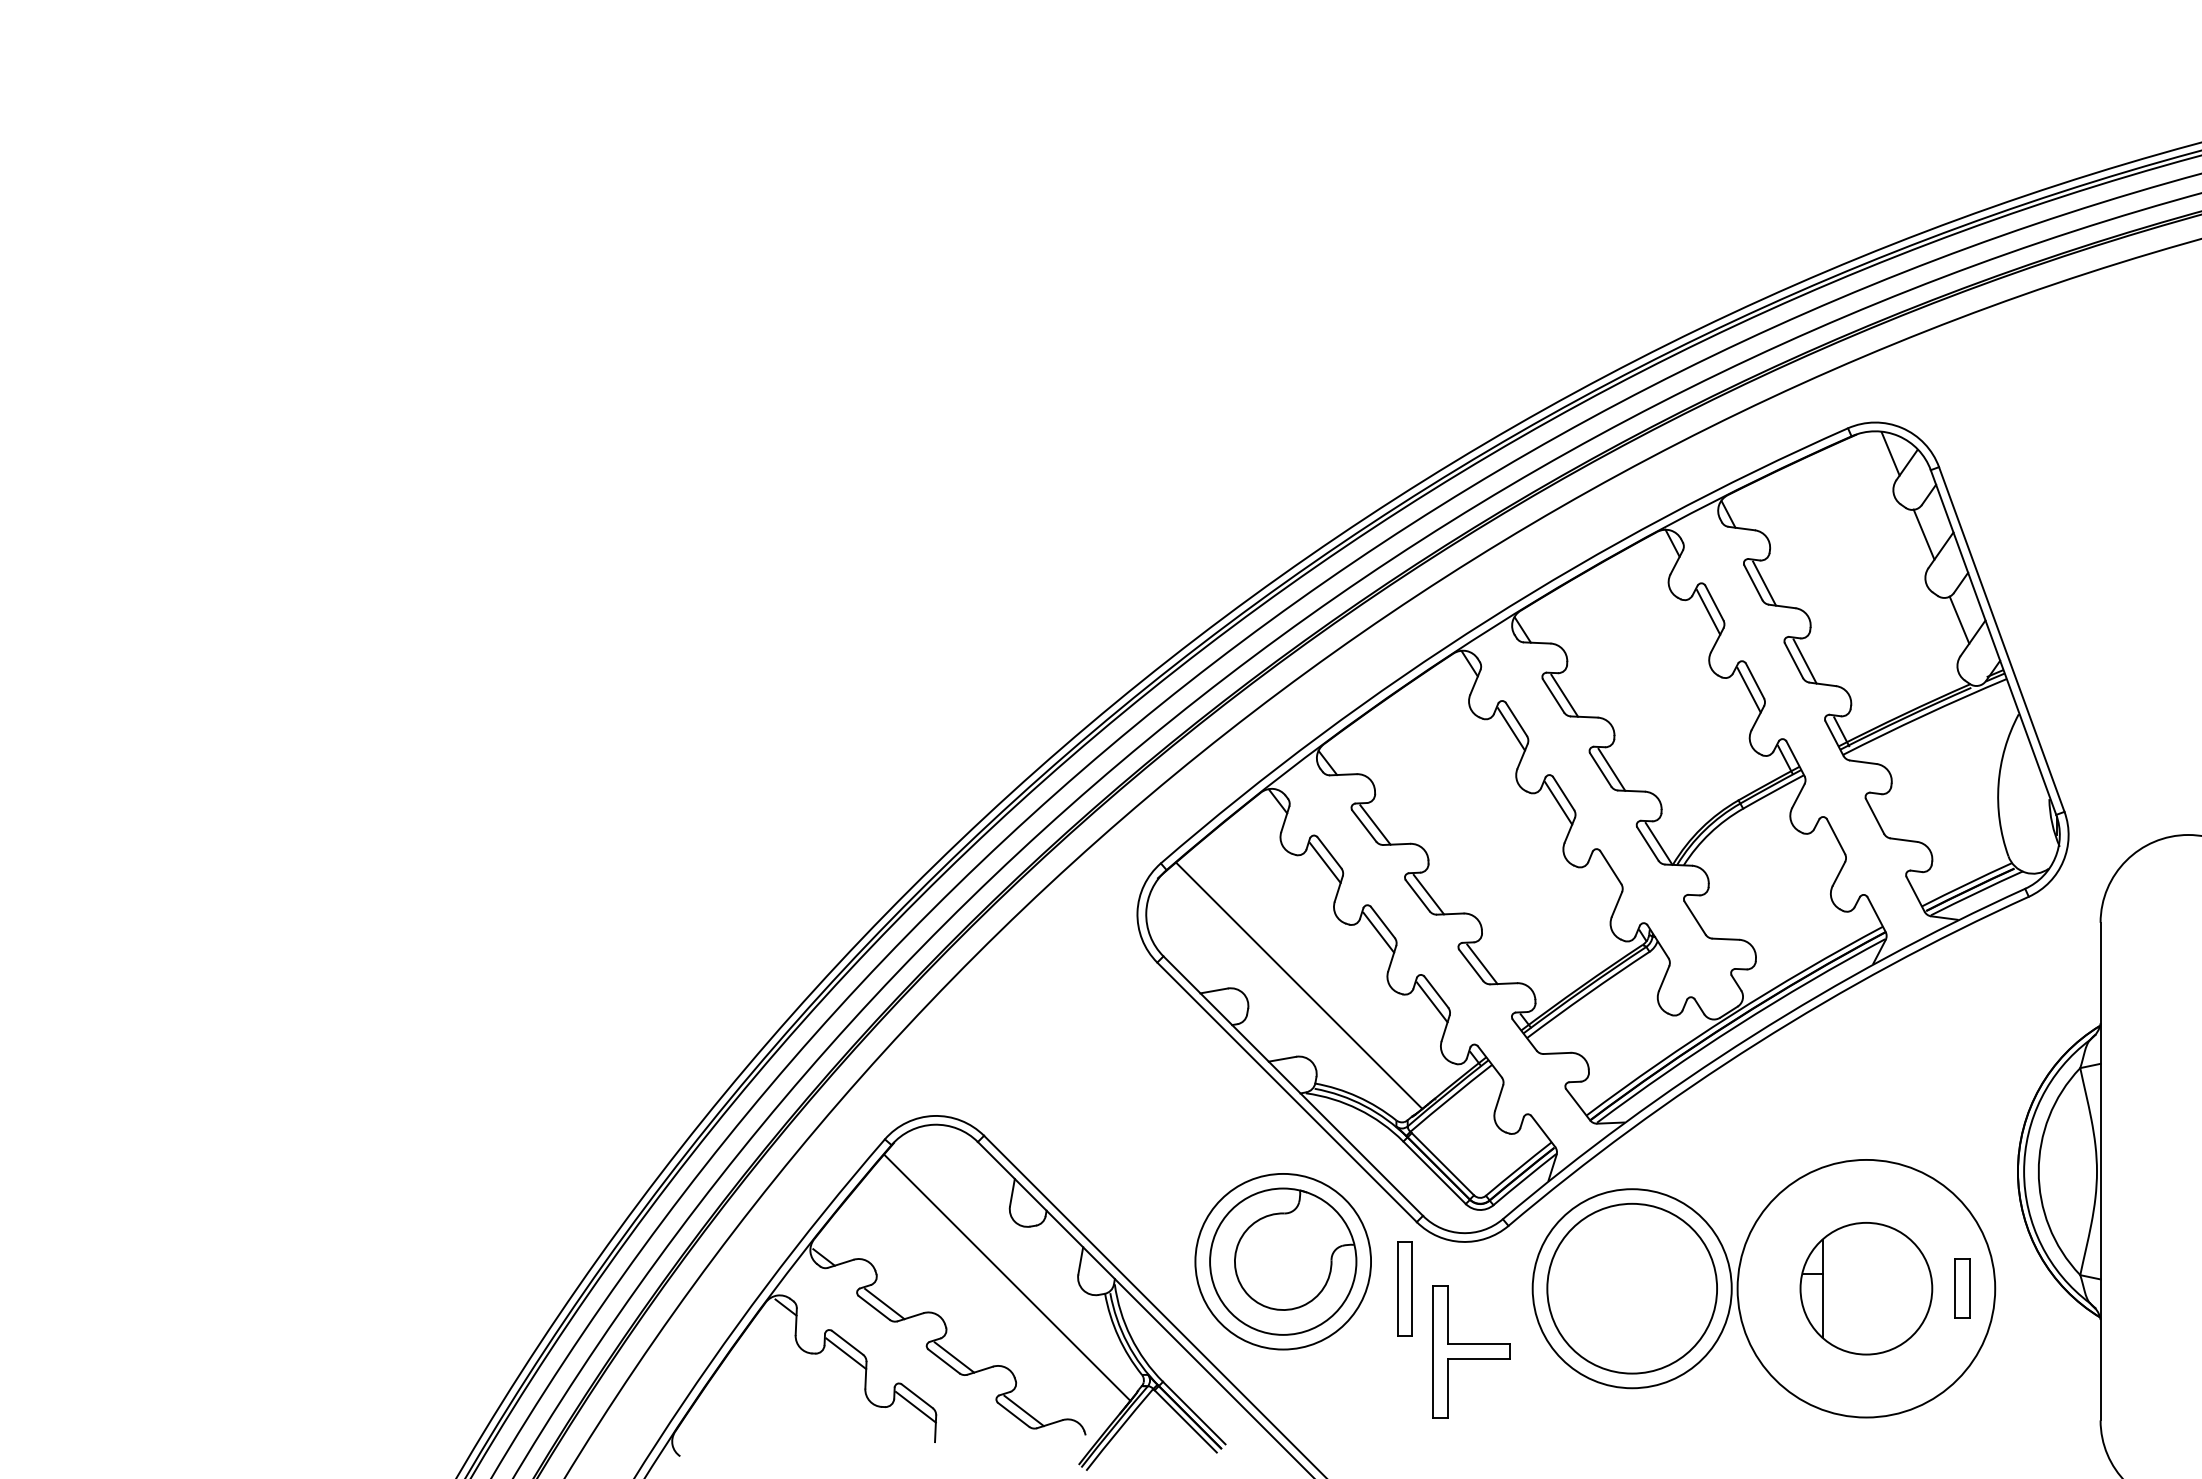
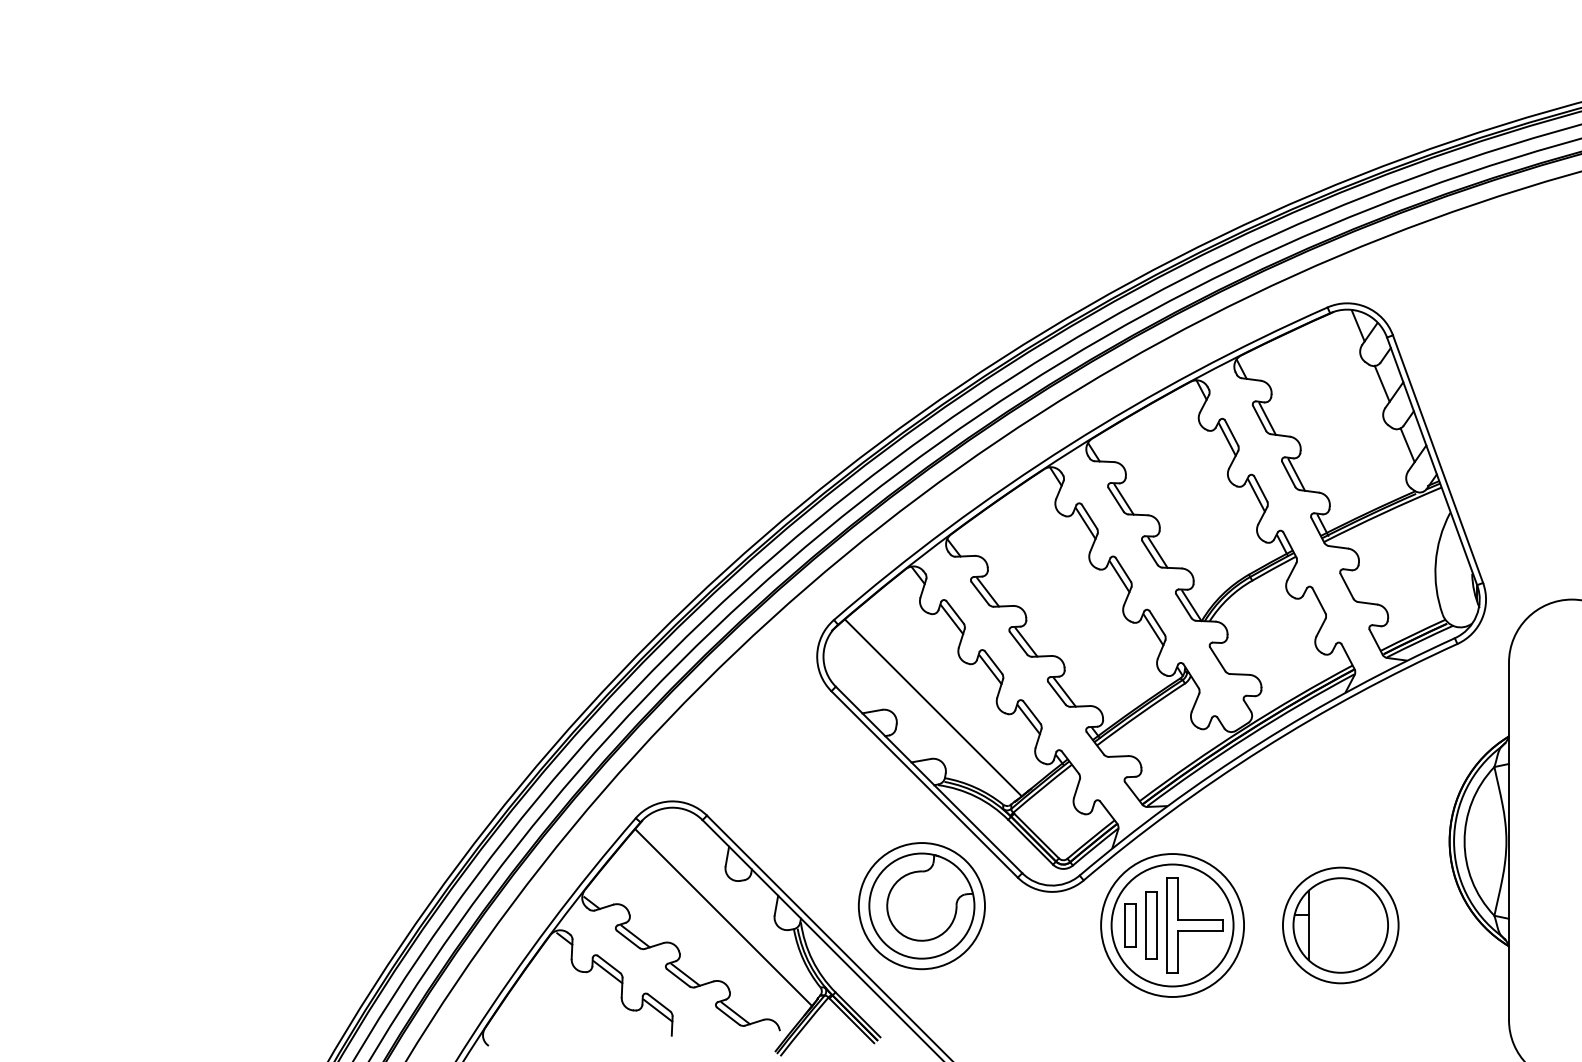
line: (1605, 877) -> (1153, 630), added
part: (1404, 1288) -> (1151, 925), moved
circle: (1865, 1288) -> (1340, 925), size x0.62
part: (1962, 1288) -> (1130, 925), moved
part: (1471, 1351) -> (1195, 925), moved

